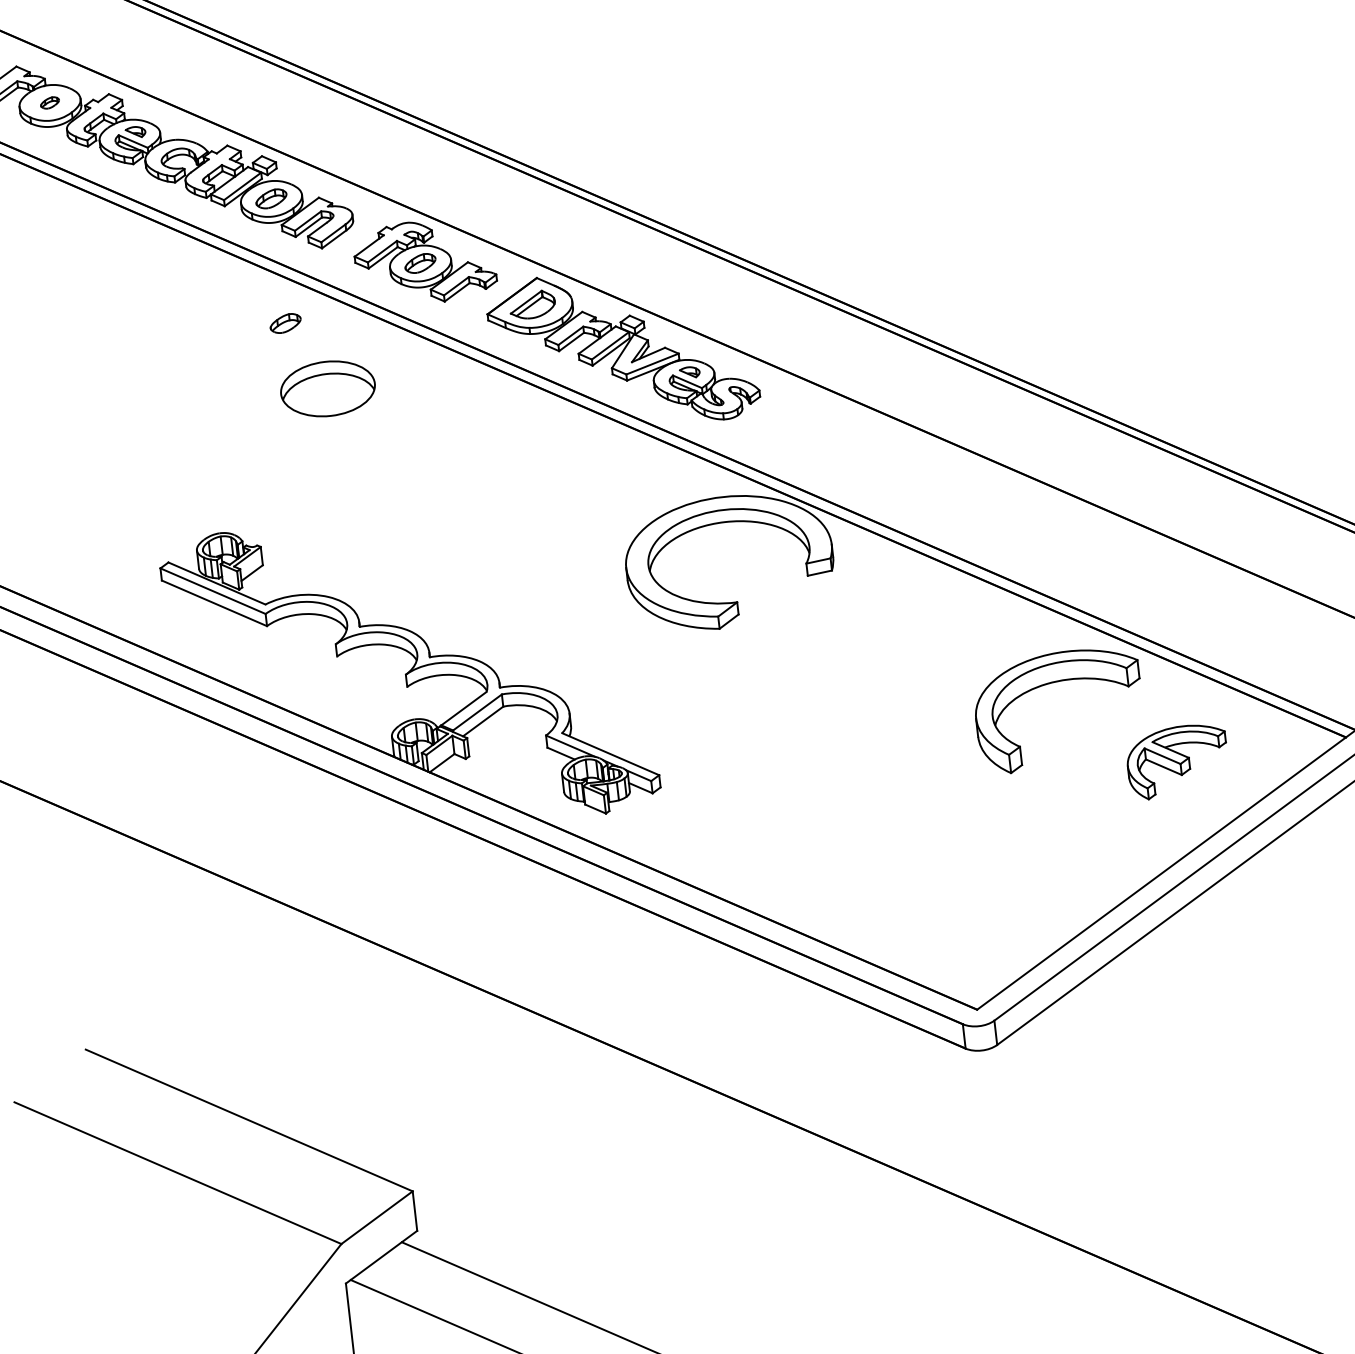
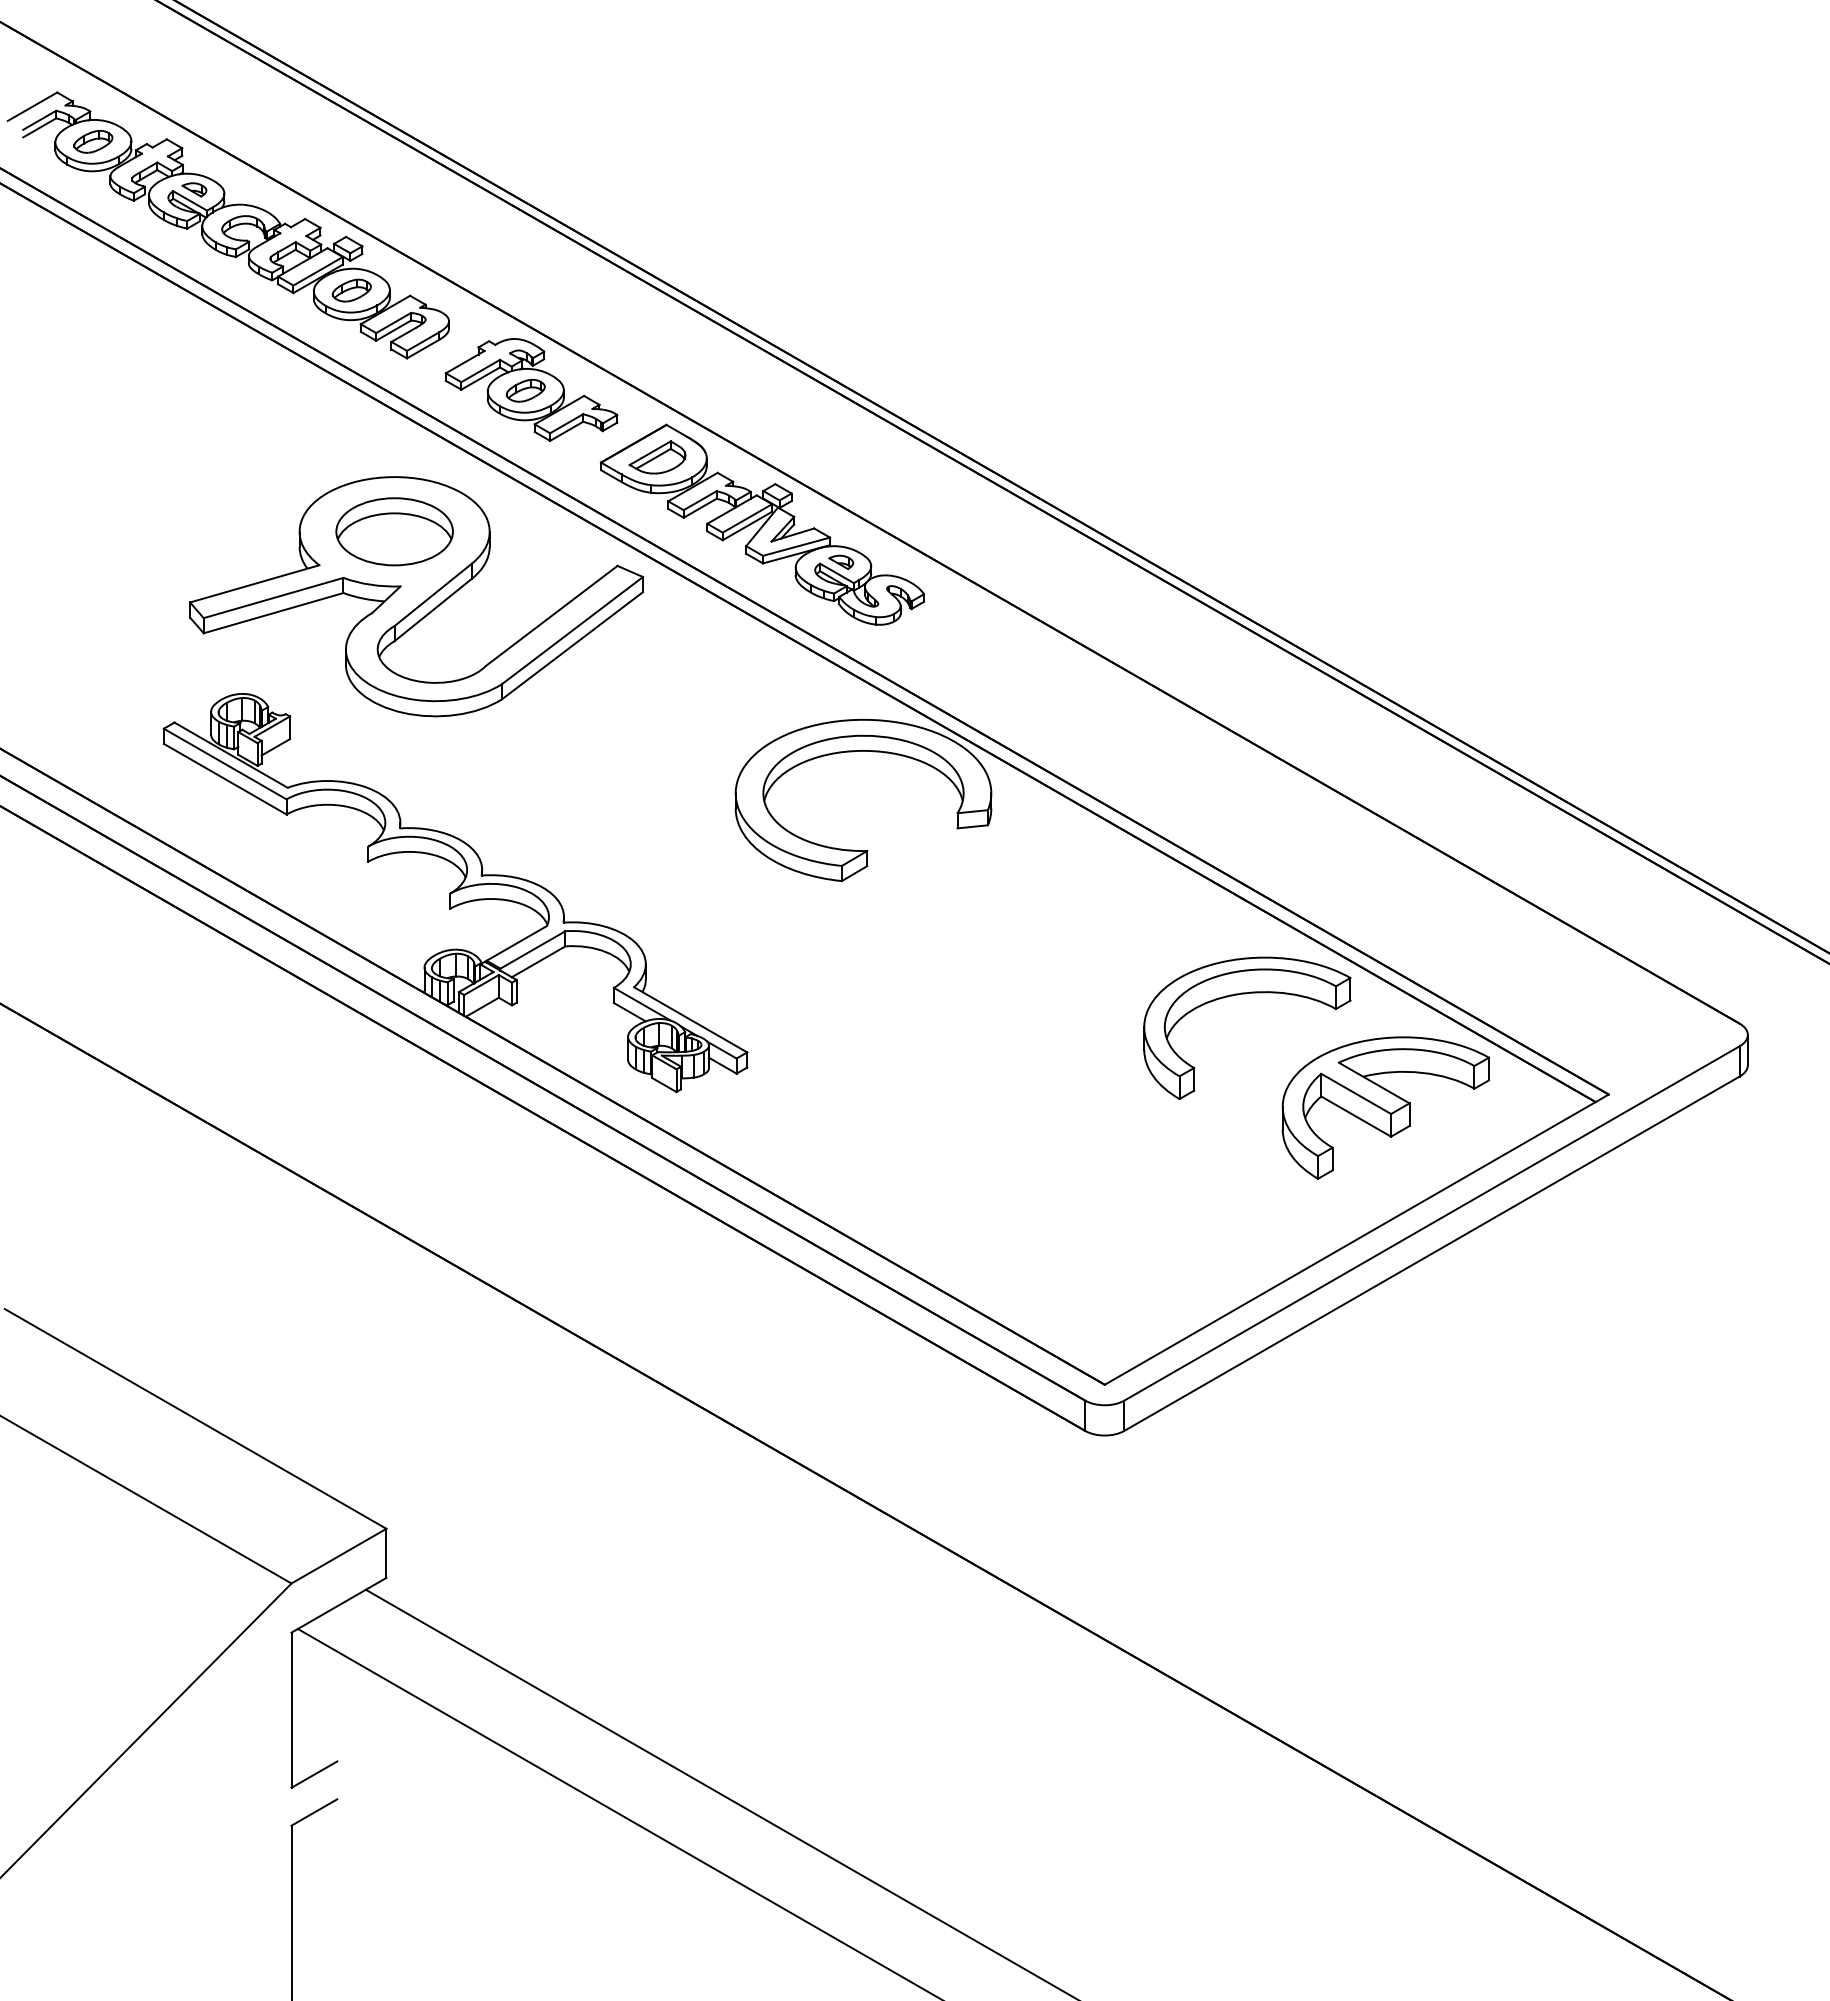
part: (50, 102) -> (93, 141), size x1.67
part: (285, 323) -> (351, 445), removed
part: (351, 438) -> (416, 596), added
part: (1177, 761) -> (1385, 1107), size x1.67

